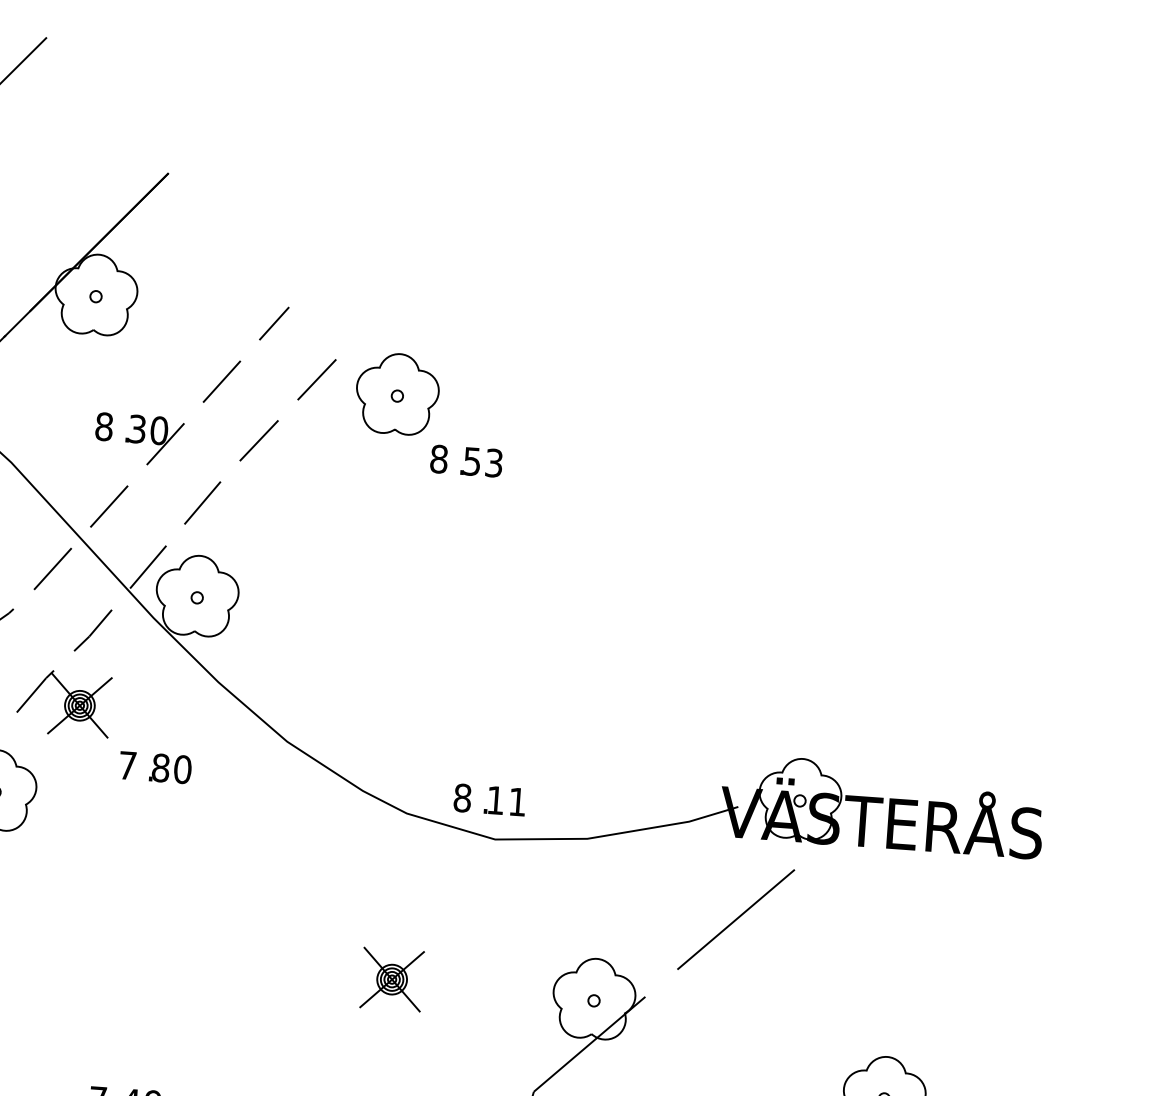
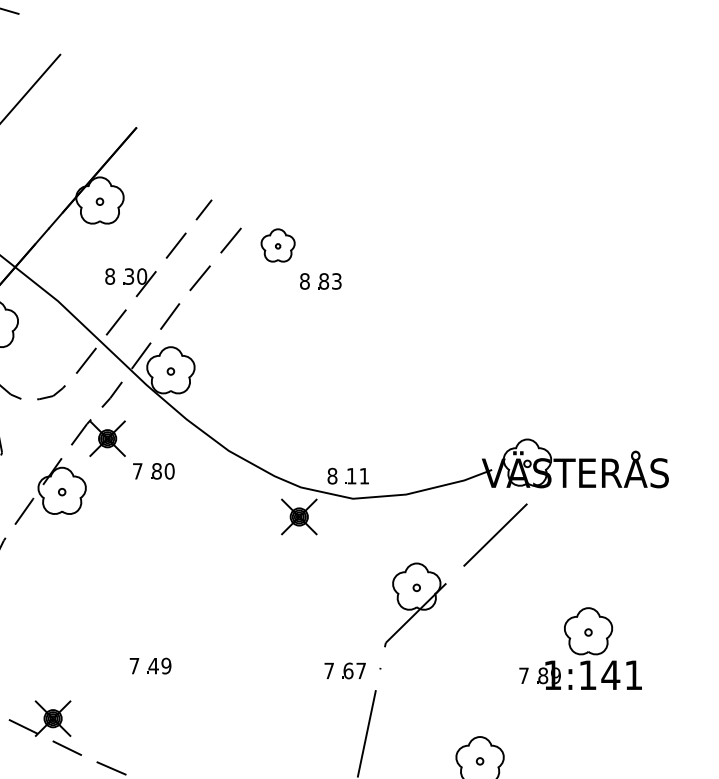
part: (396, 393) -> (277, 245), size x0.7
text: (472, 461) -> (324, 281), 53 -> 83
part: (392, 978) -> (299, 516), moved

